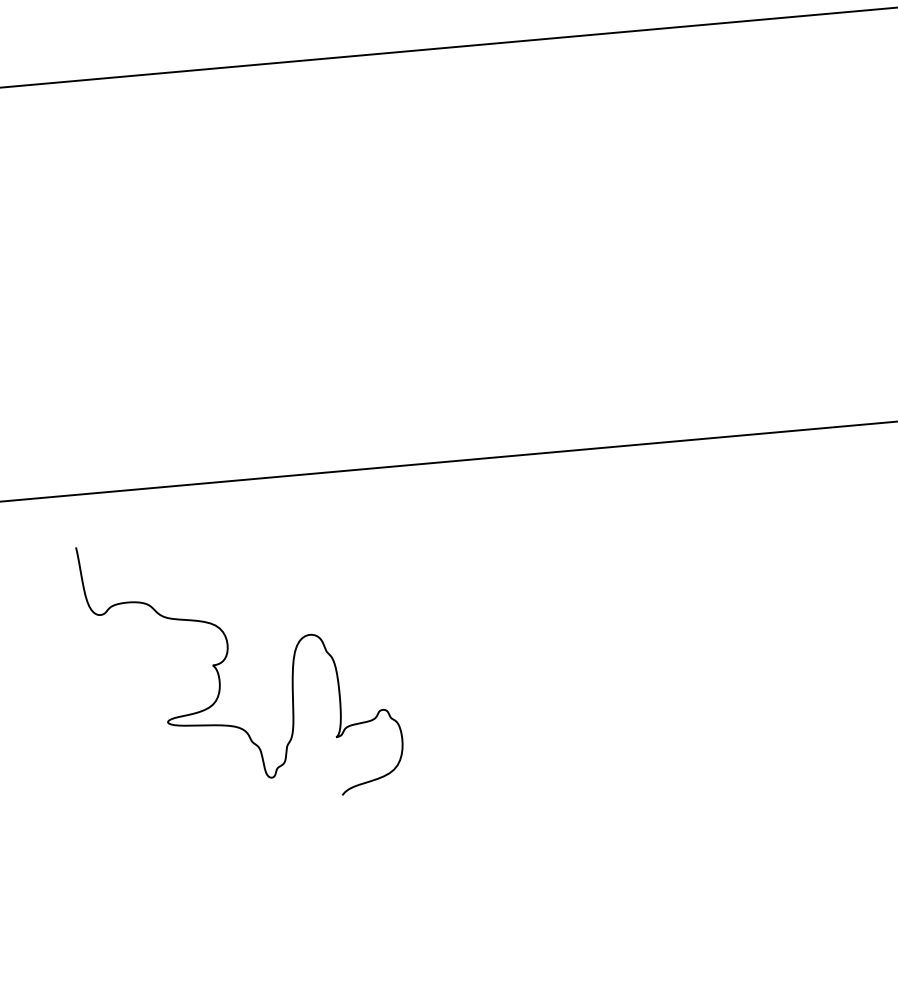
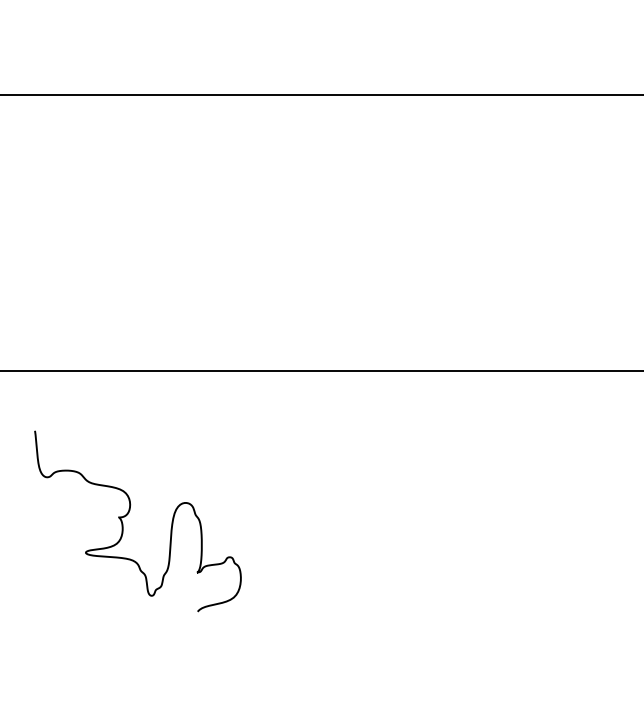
part: (226, 659) -> (128, 514), moved

